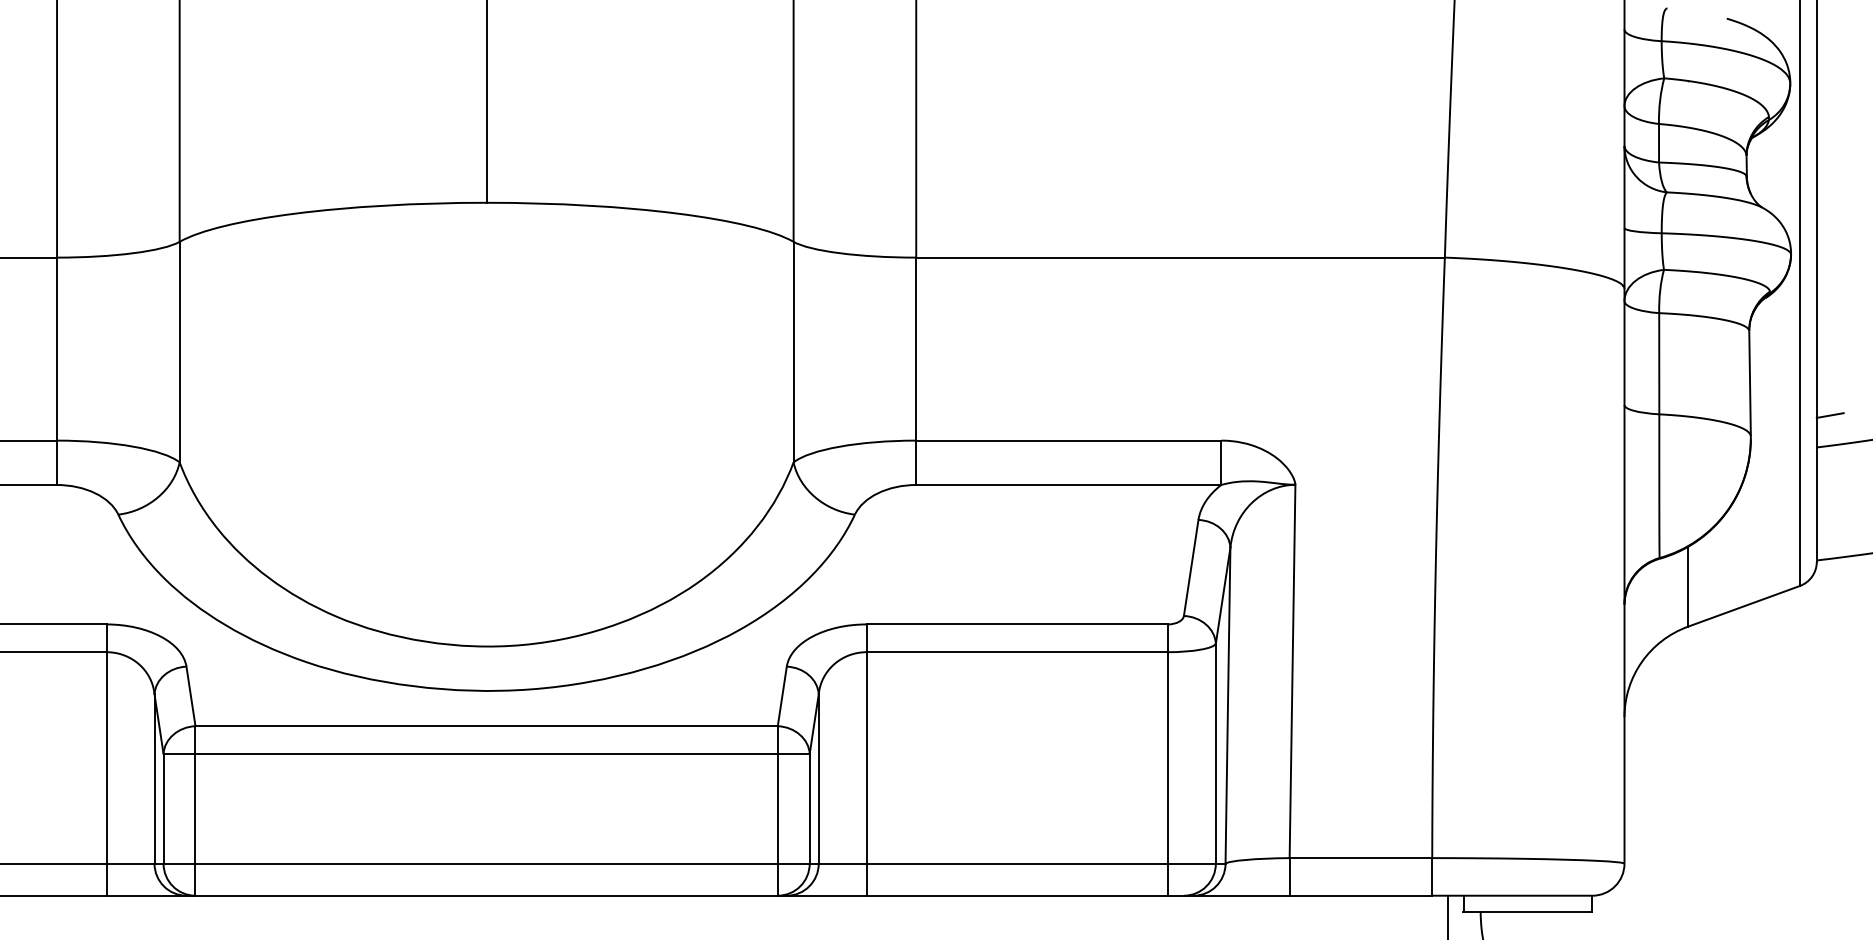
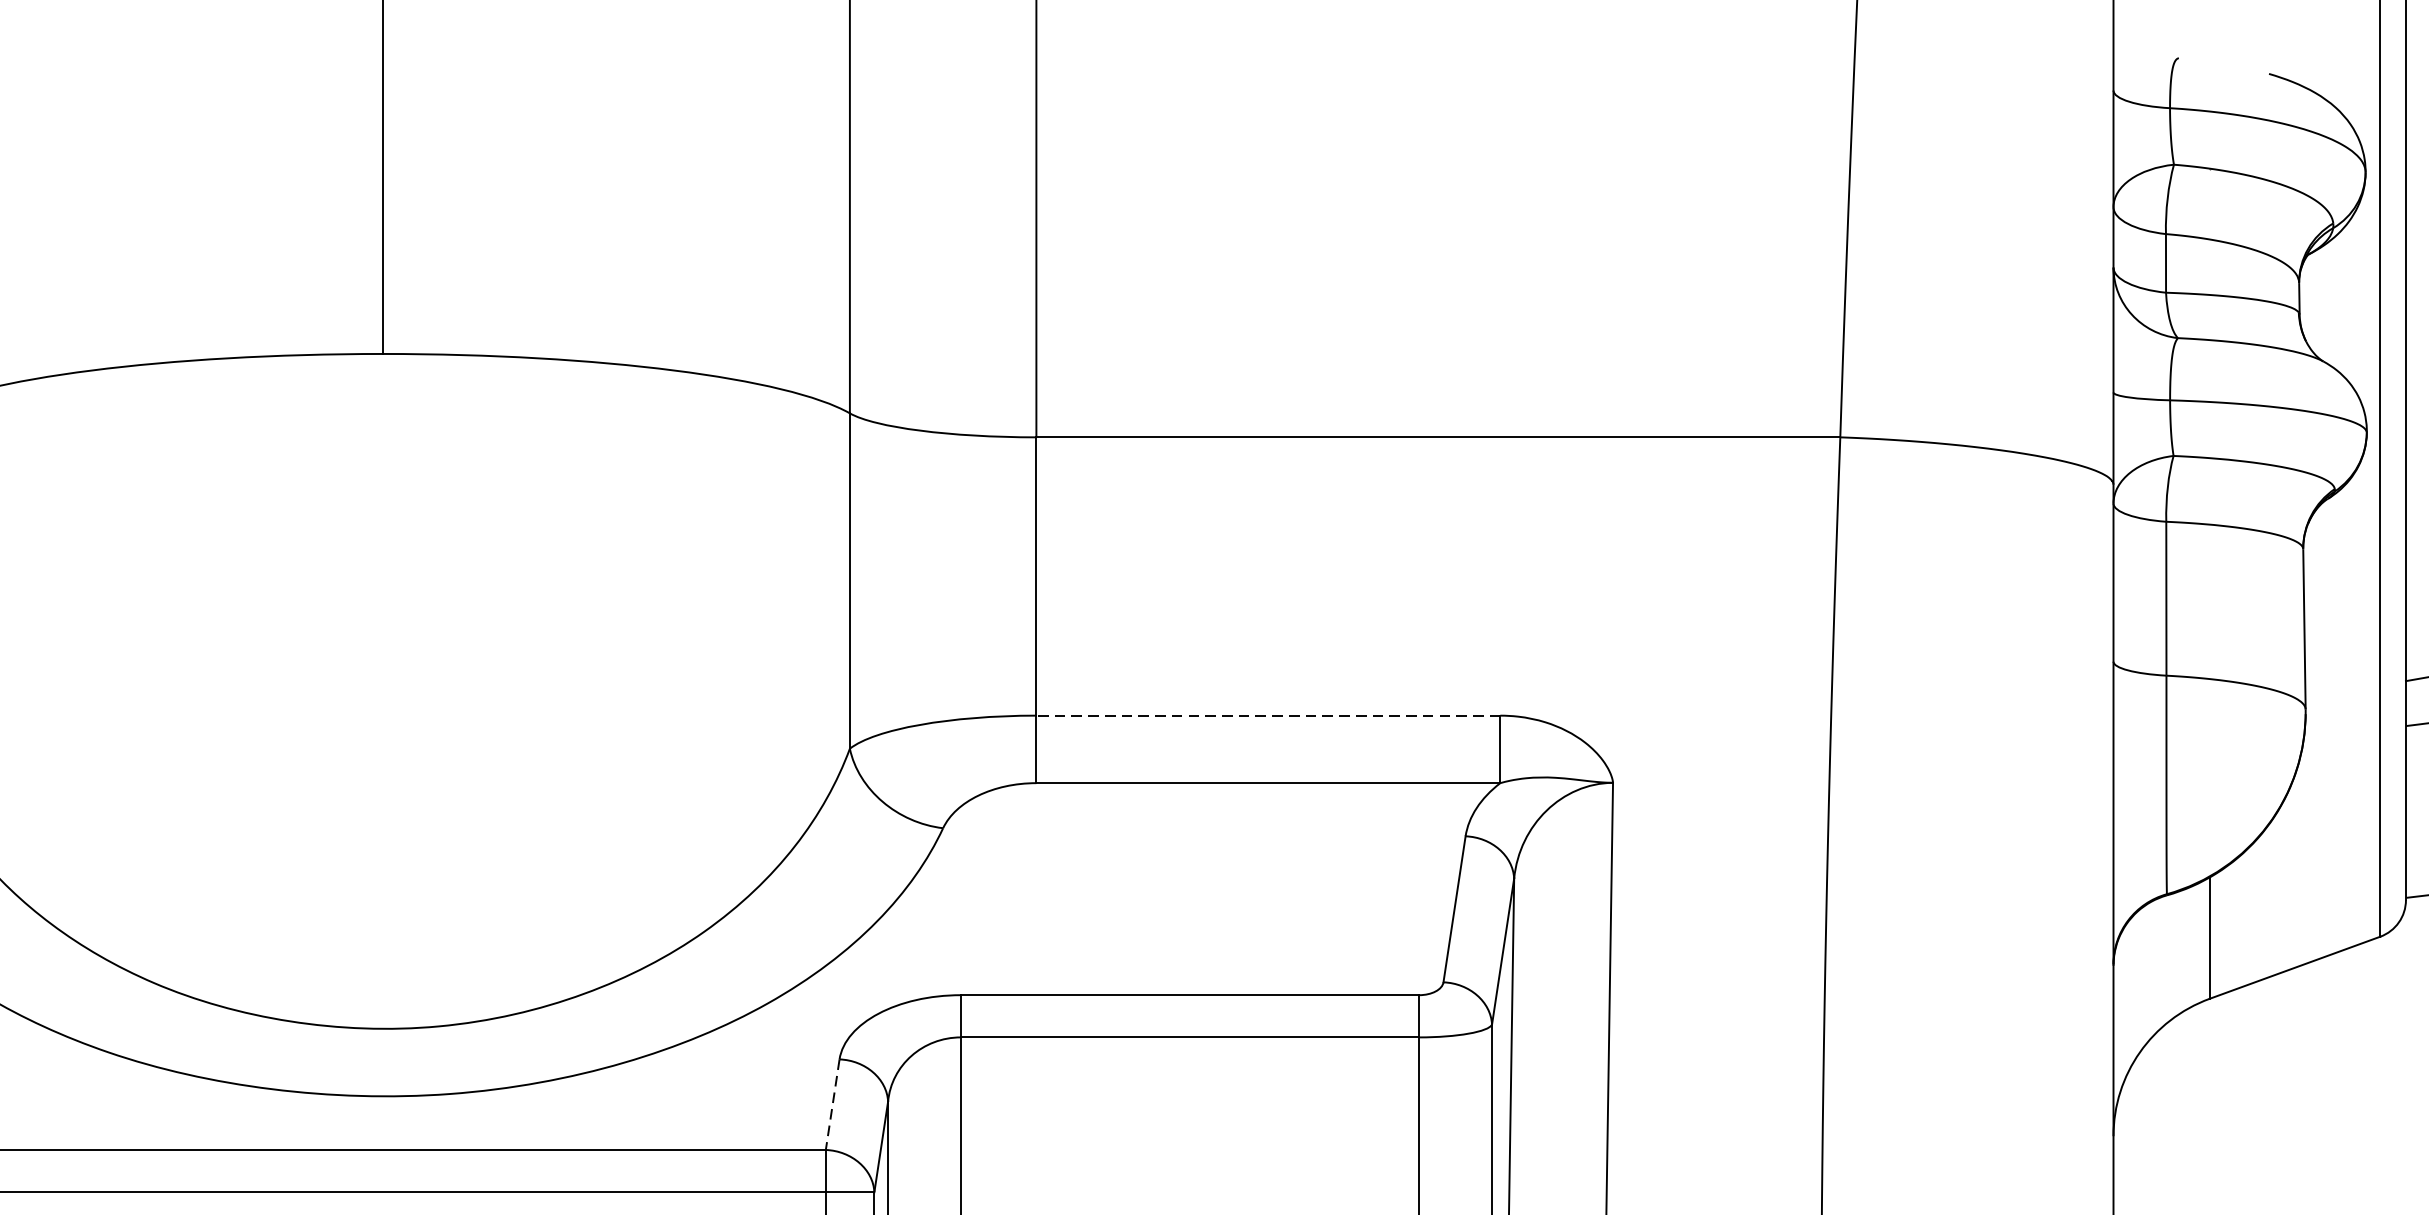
line: (1068, 440) -> (1267, 715), solid -> dashed
line: (782, 696) -> (832, 1104), solid -> dashed

